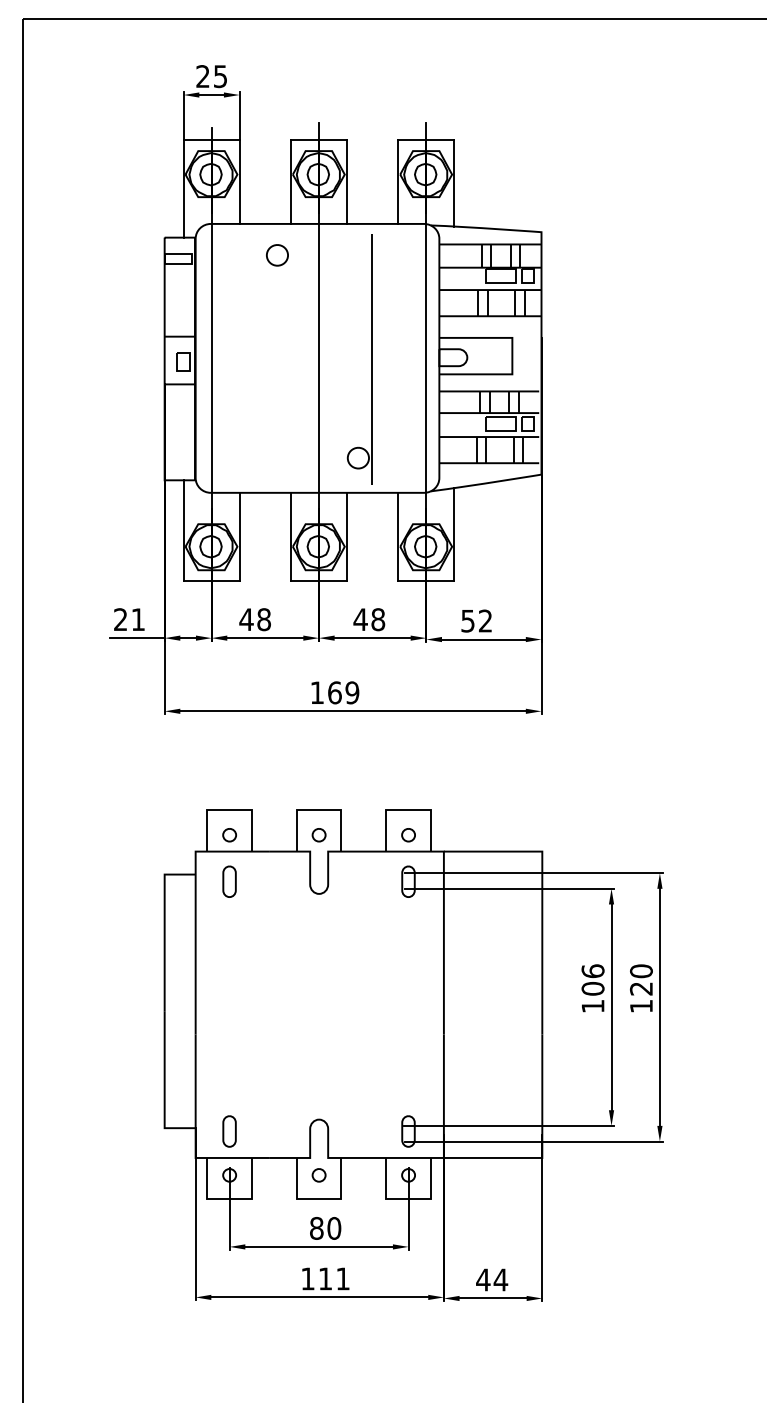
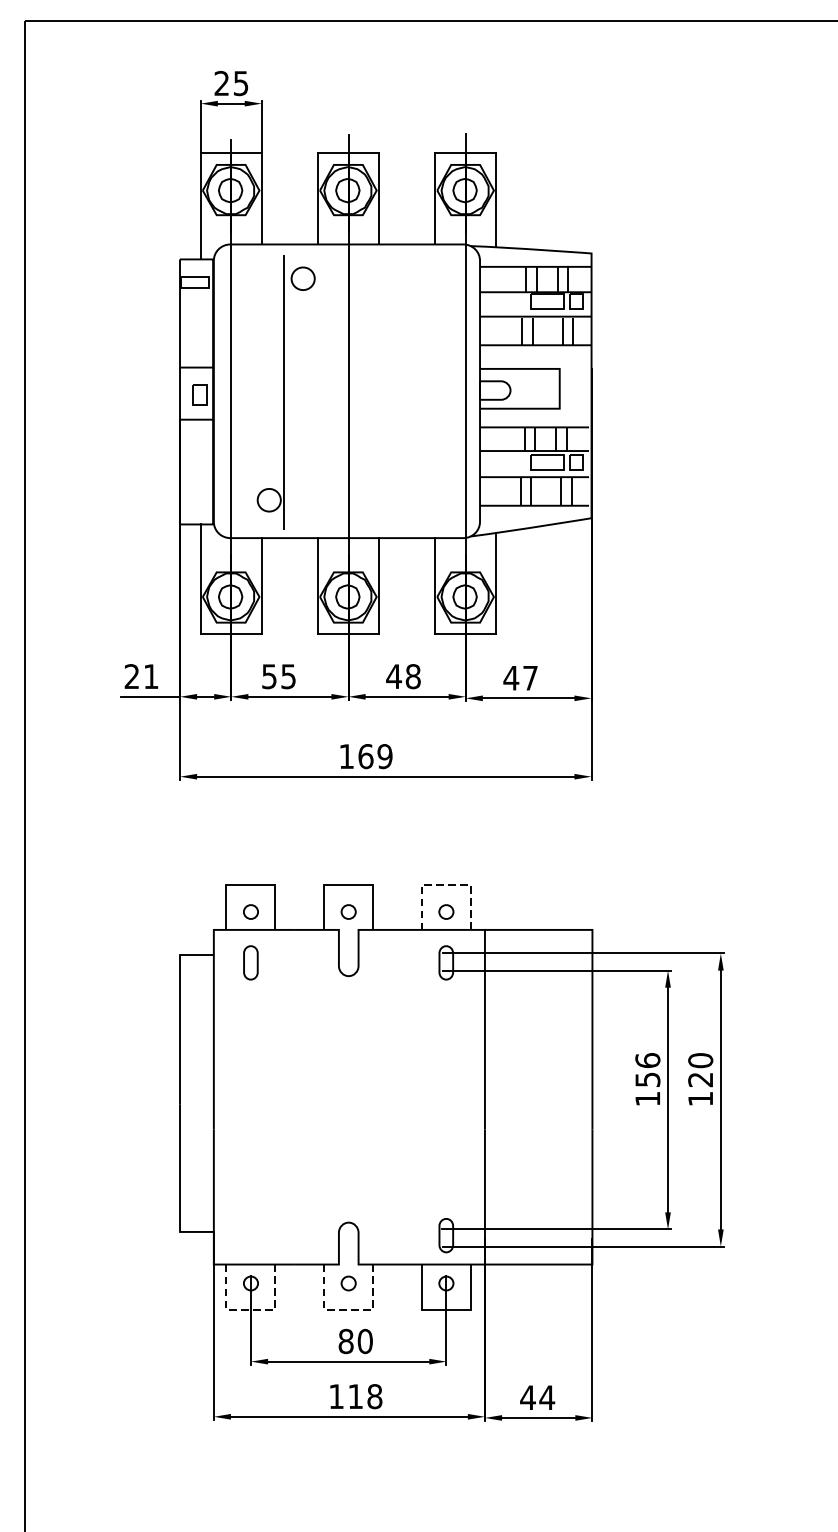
part: (371, 359) -> (283, 392), moved
text: (254, 619) -> (278, 676), 48 -> 55
text: (476, 620) -> (520, 677), 52 -> 47
line: (407, 810) -> (445, 885), solid -> dashed
text: (592, 988) -> (647, 1079), 106 -> 156
part: (229, 1131) -> (250, 1235), removed
line: (230, 1199) -> (251, 1309), solid -> dashed
line: (319, 1199) -> (349, 1309), solid -> dashed
text: (342, 1278) -> (374, 1396), 111 -> 118

